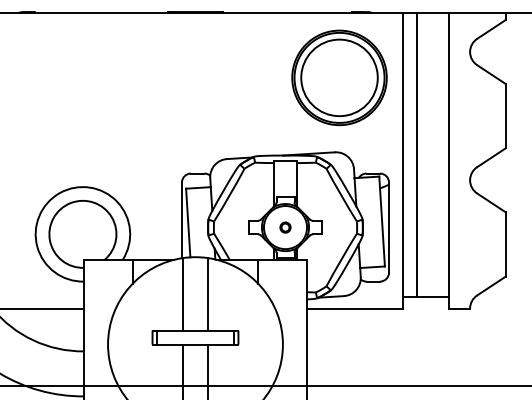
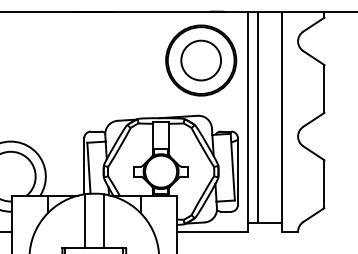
circle: (339, 77) -> (201, 60), size x0.7
part: (285, 227) -> (161, 171), removed

